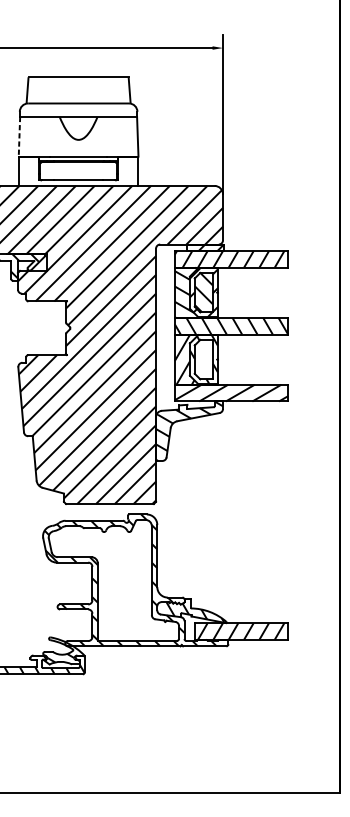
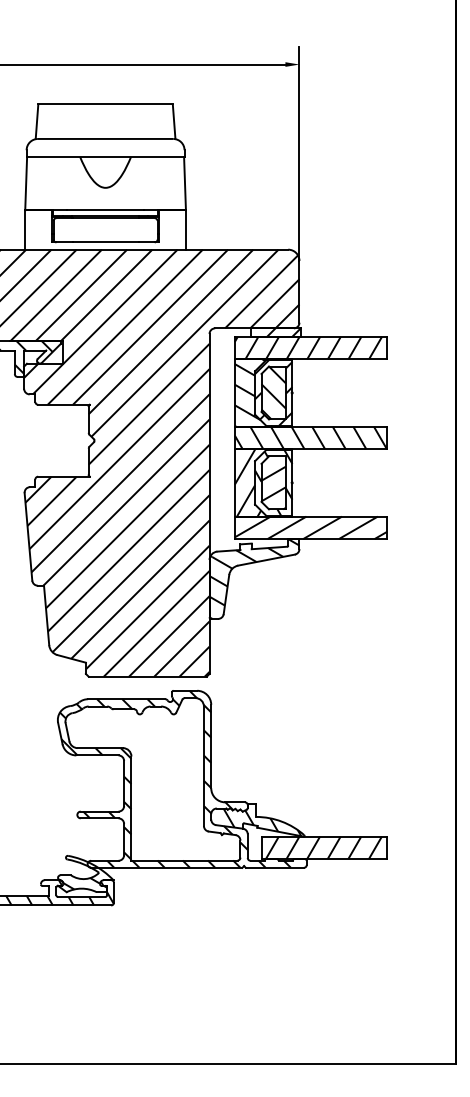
line: (19, 136) -> (26, 183), dashed -> solid
hatch: (203, 363) -> (273, 487), added

